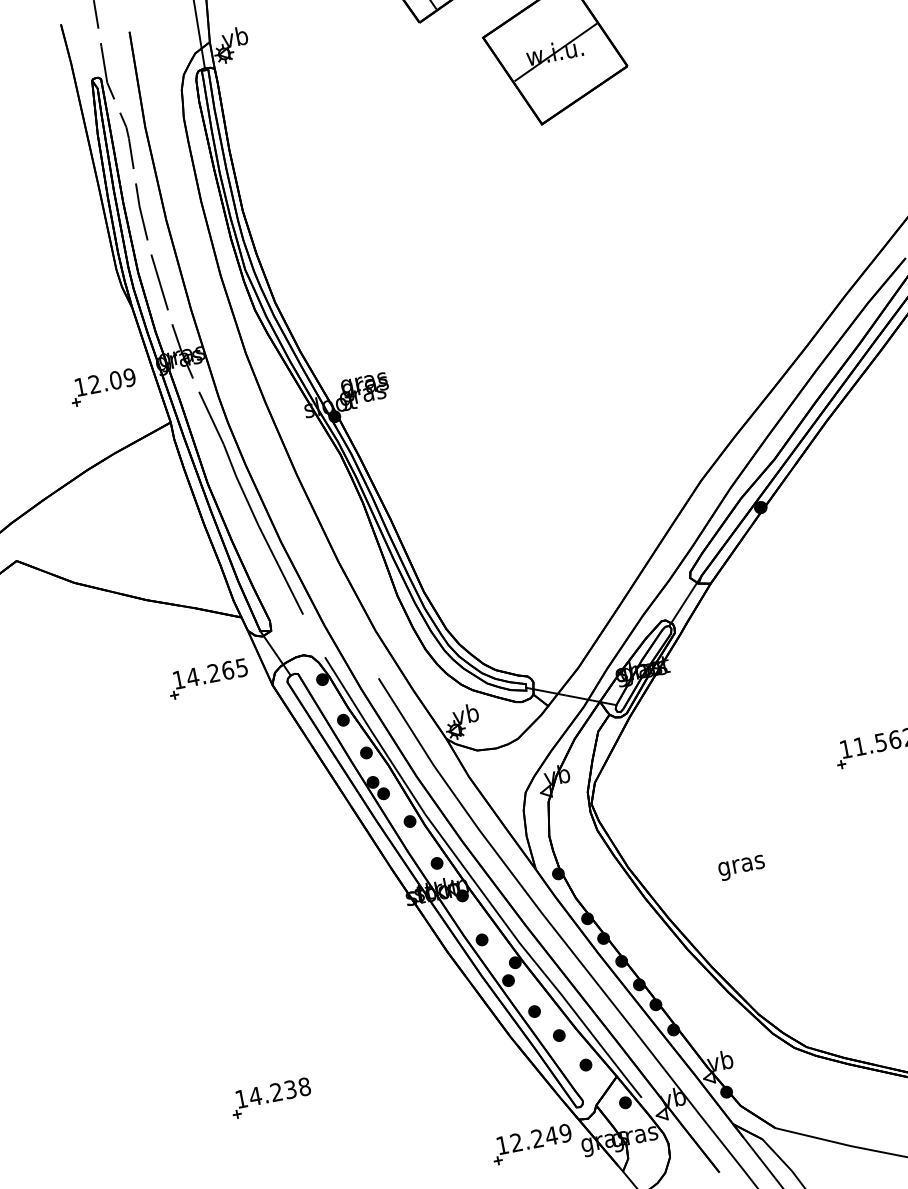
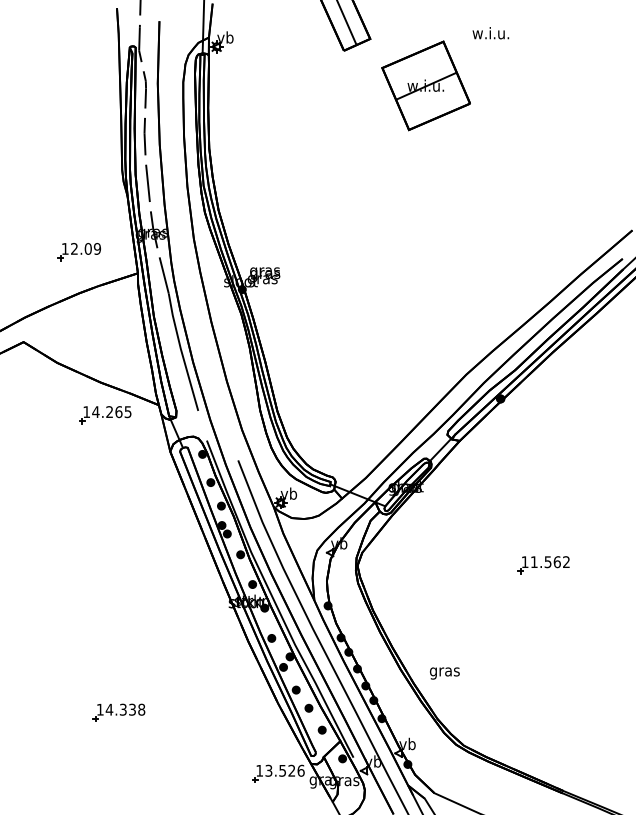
part: (101, 388) -> (78, 252), moved
part: (208, 679) -> (105, 415), moved
text: (741, 868) -> (444, 673), moved
text: (275, 1092) -> (122, 709), 14.238 -> 14.338
text: (540, 1137) -> (284, 770), 12.249 -> 13.526

